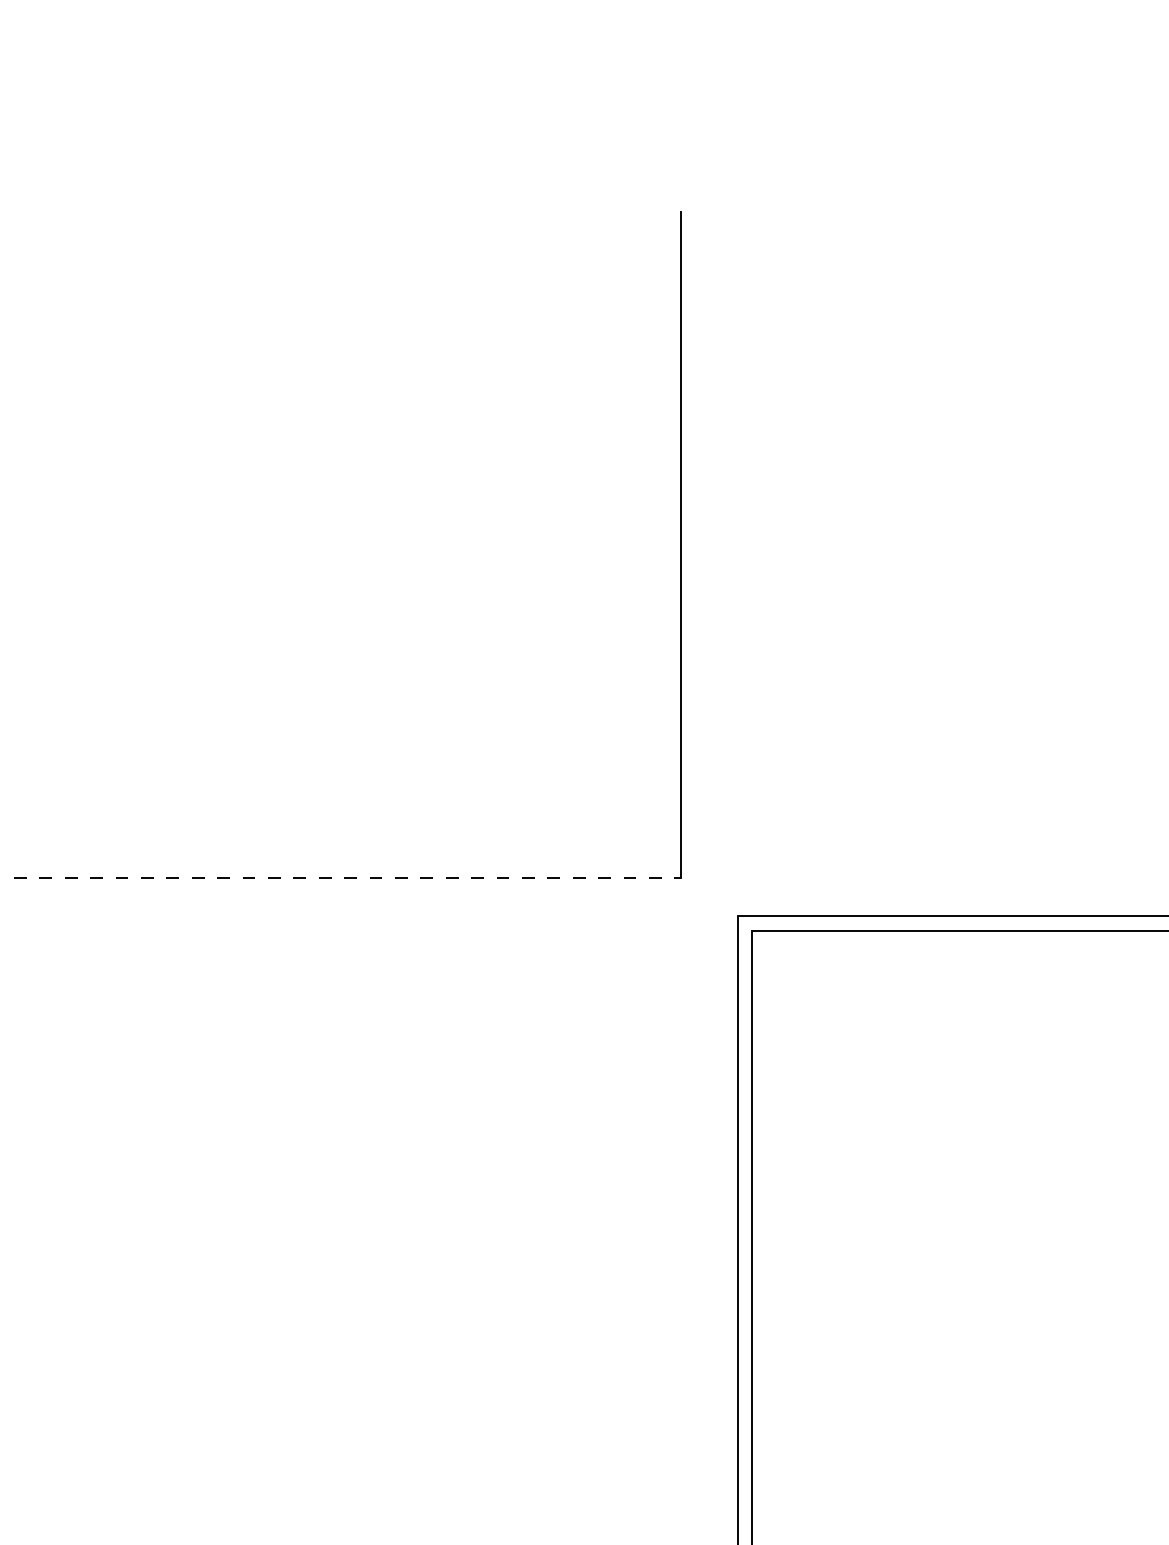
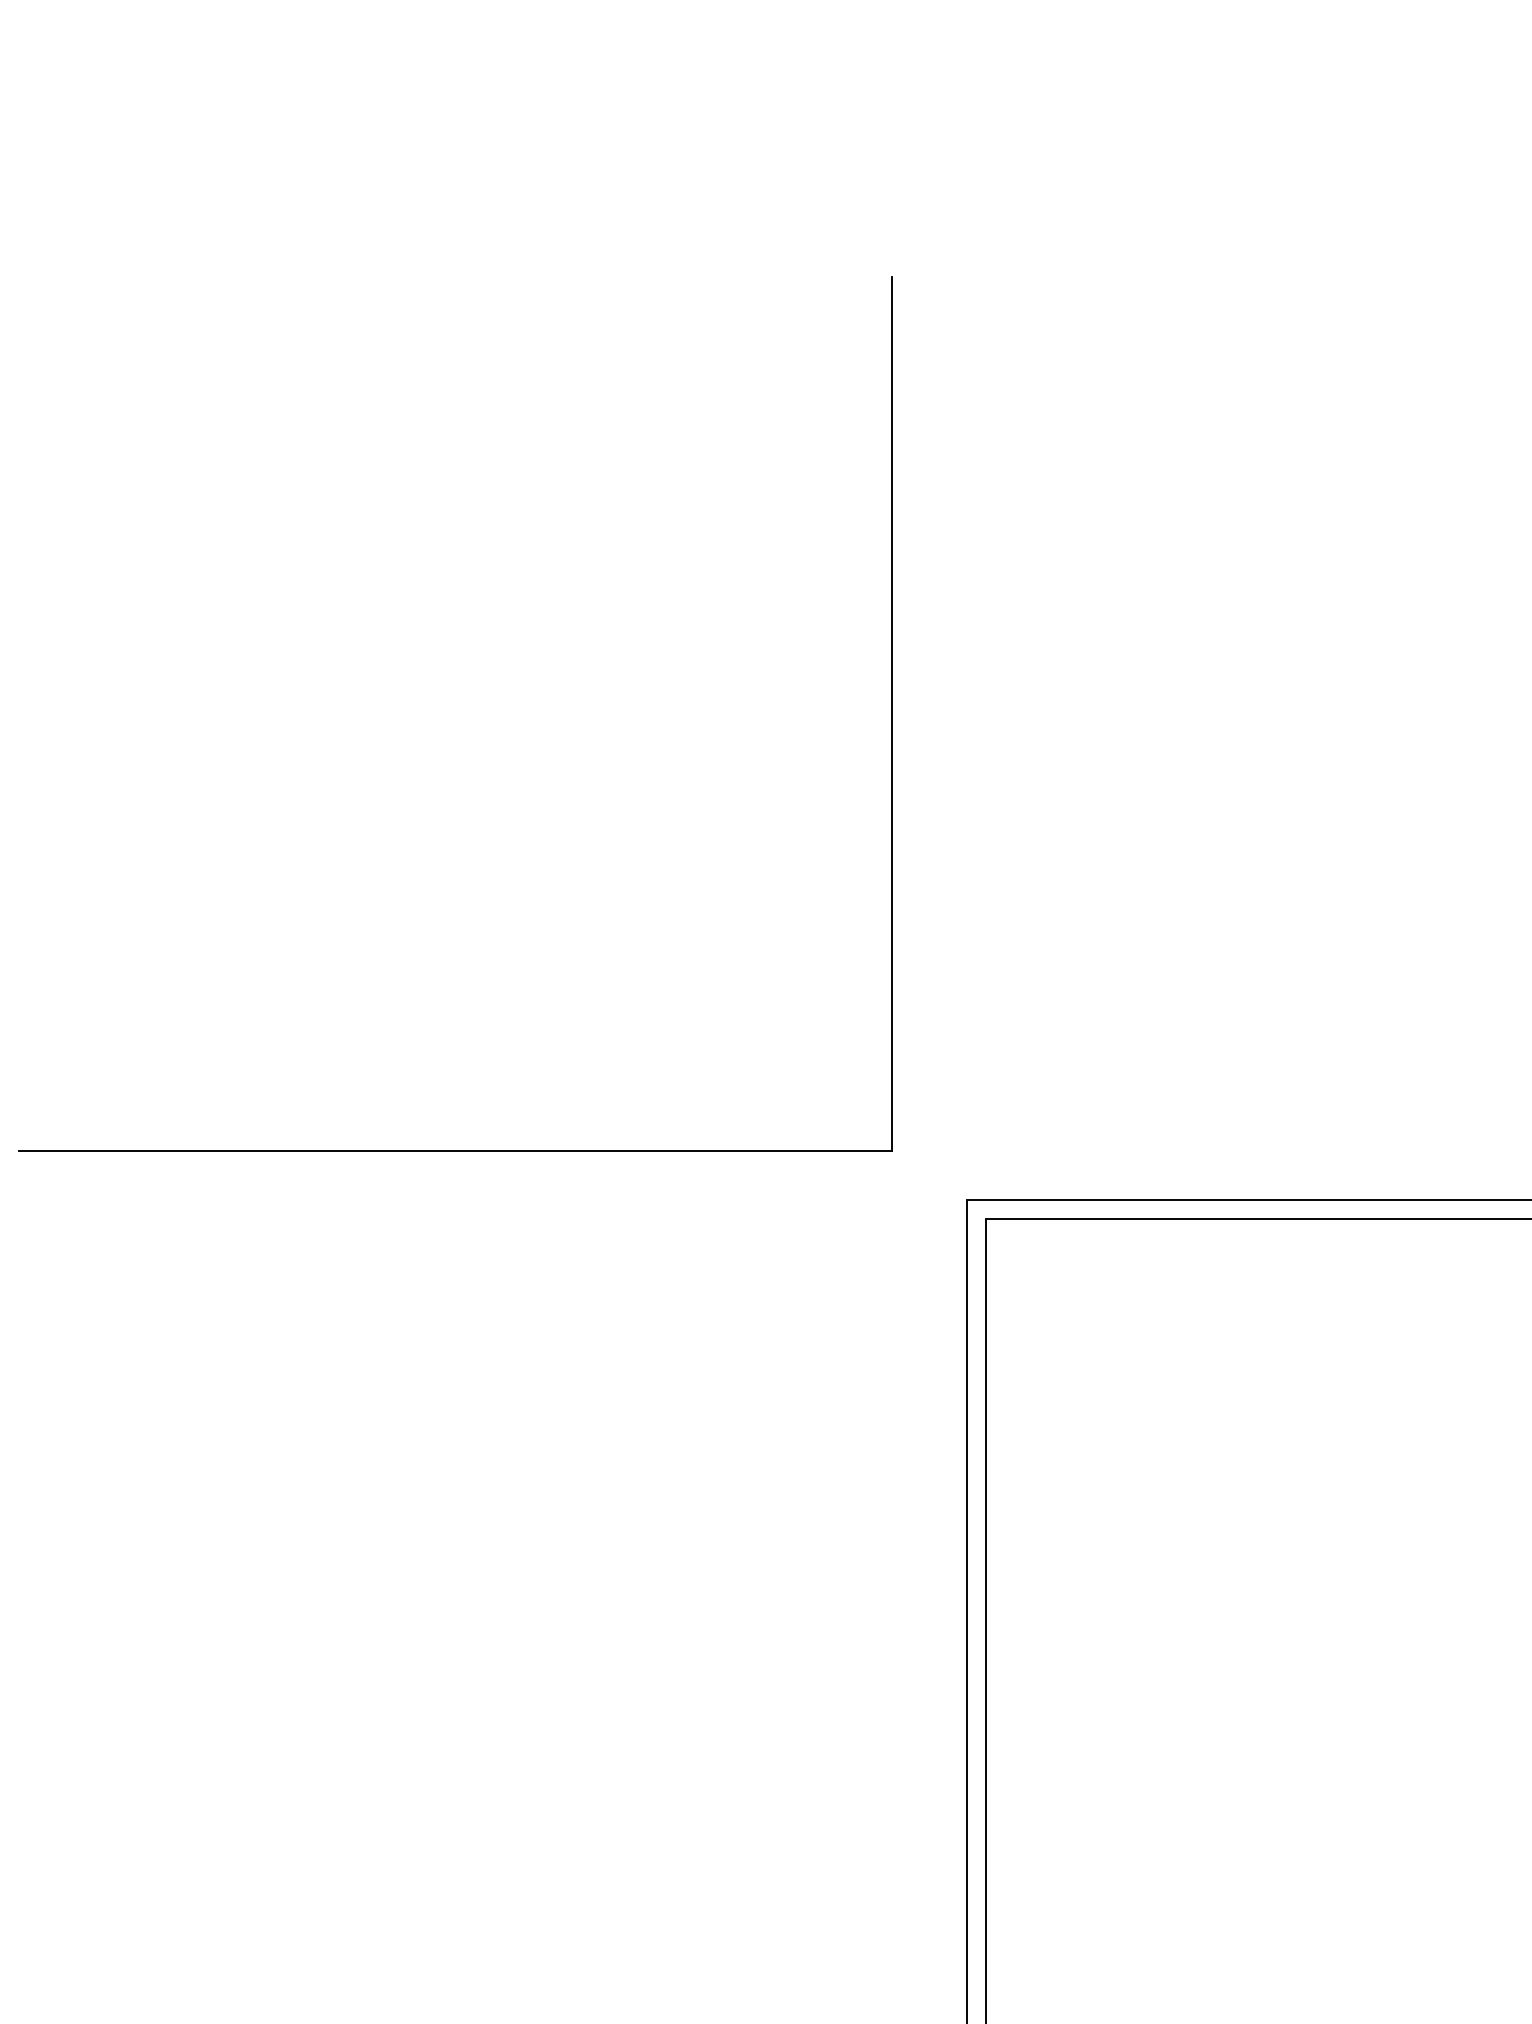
line: (347, 878) -> (455, 1150), dashed -> solid

